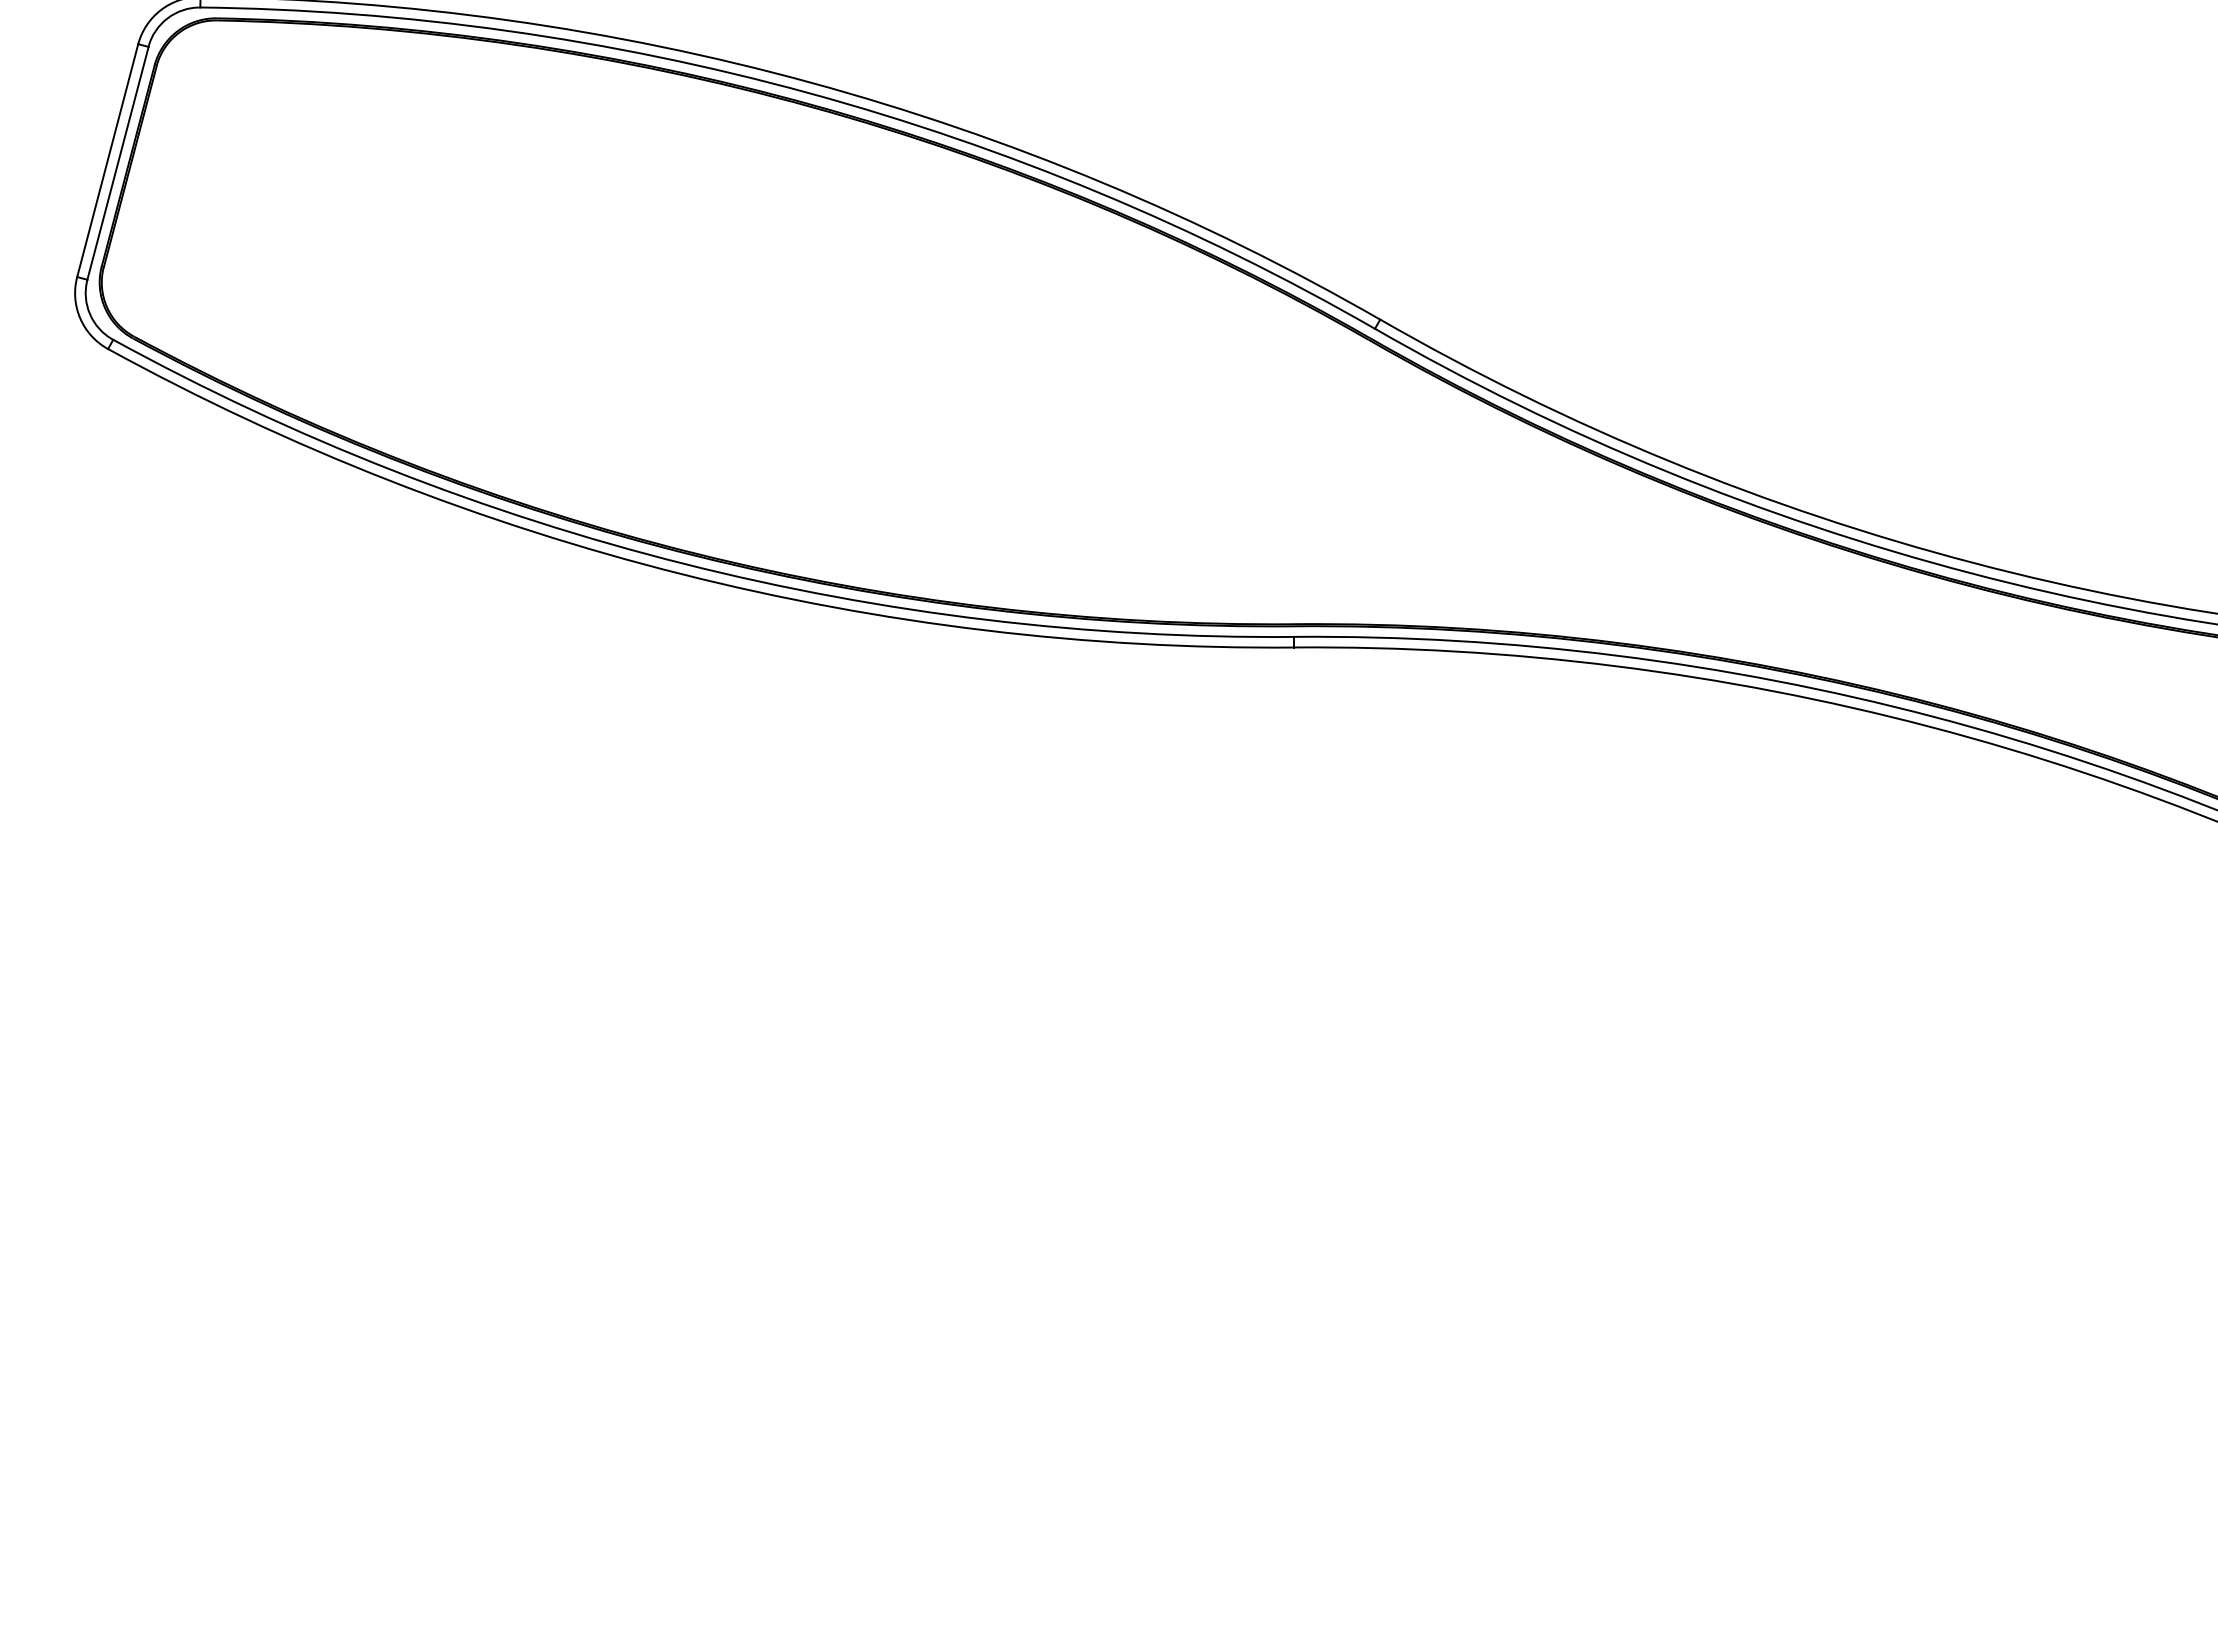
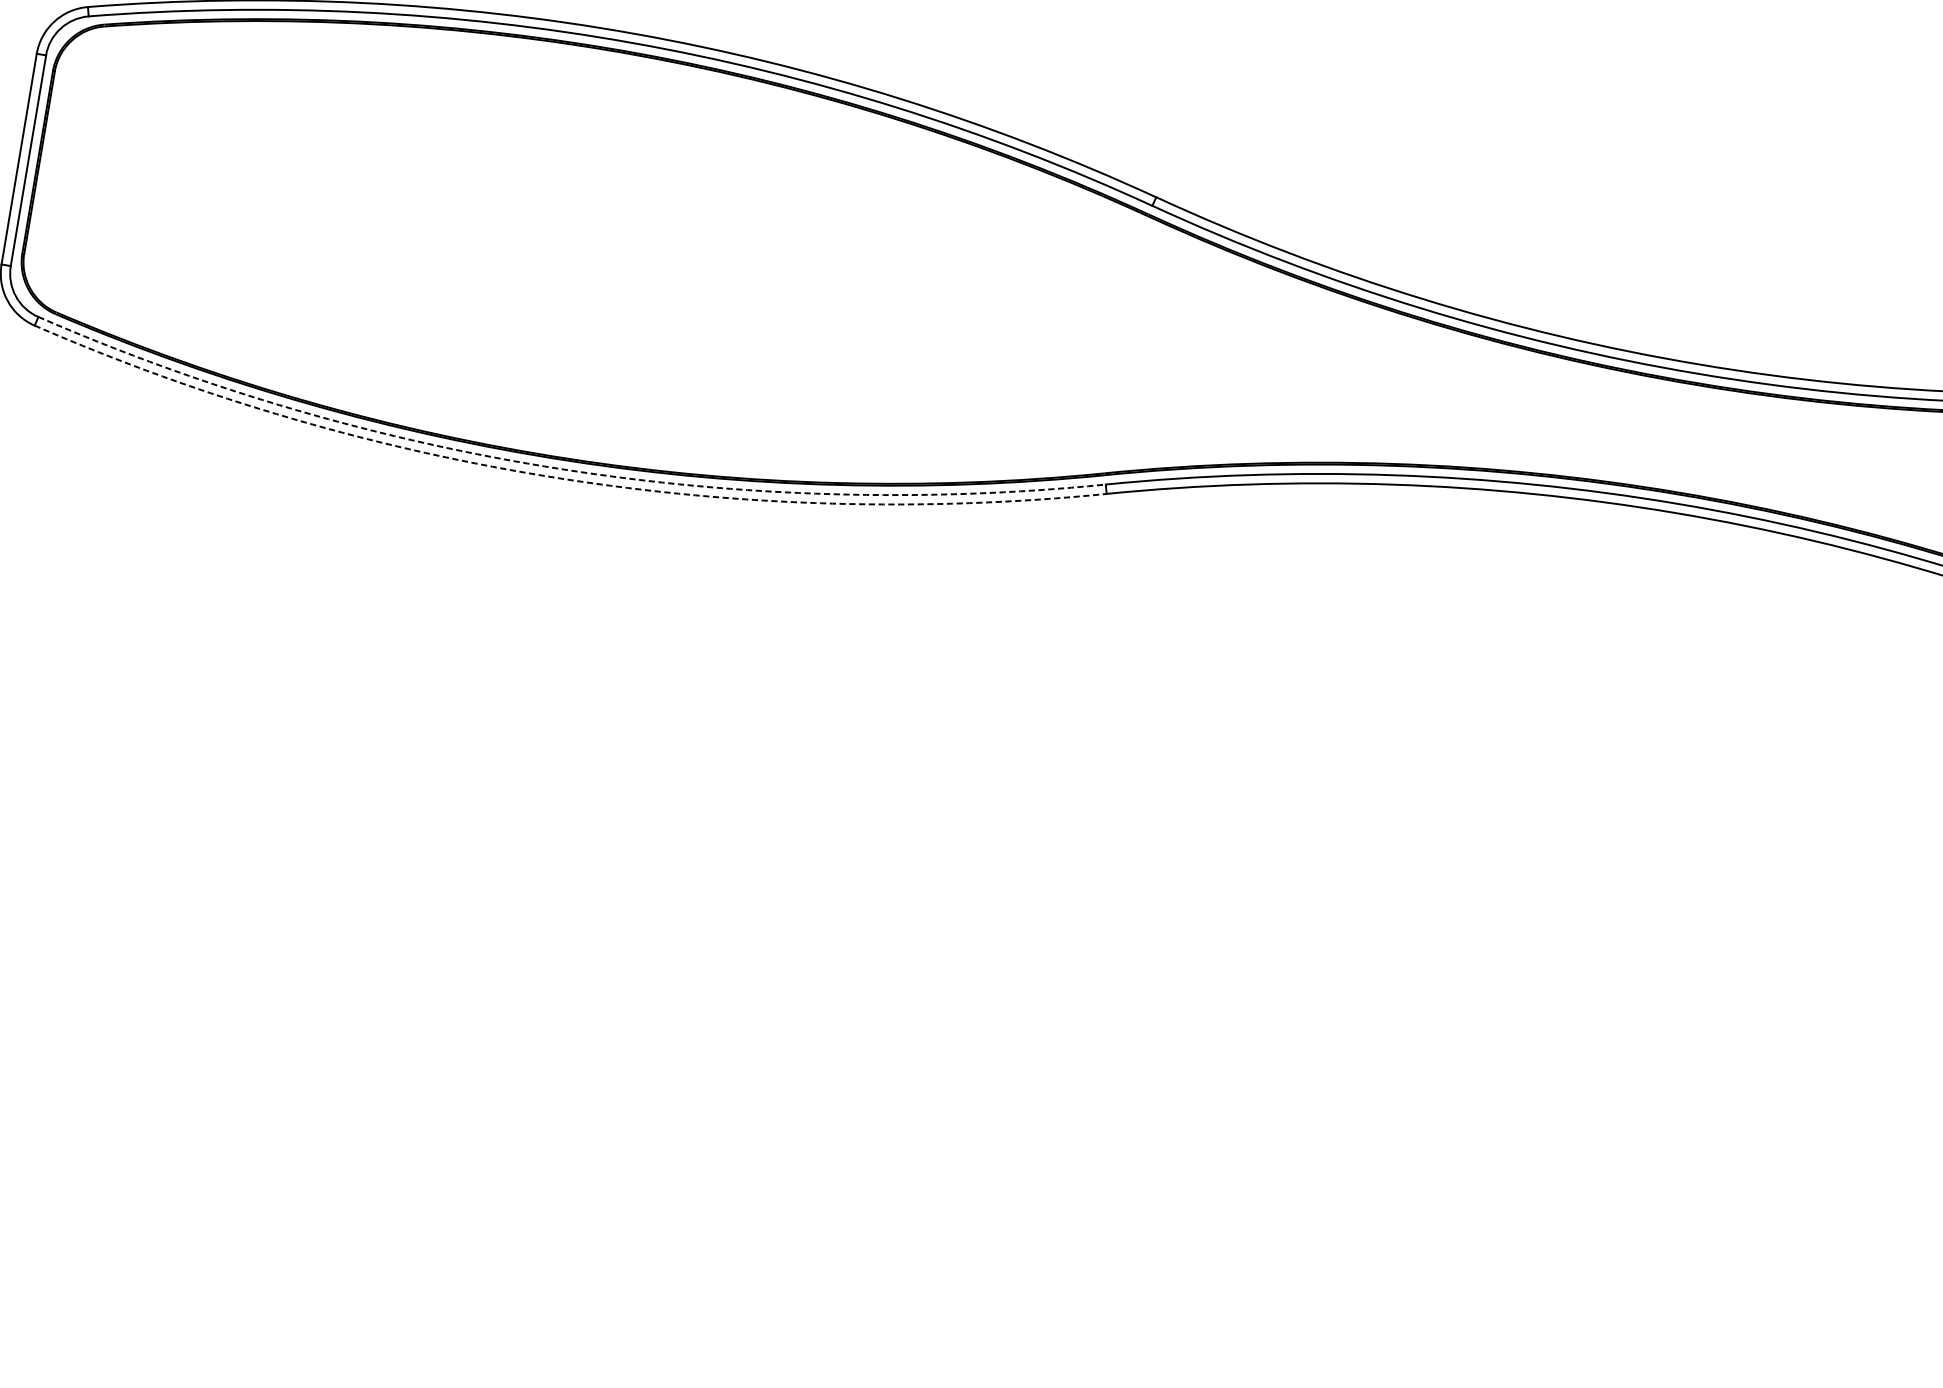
arc: (684, 563) -> (561, 468), solid -> dashed
arc: (682, 574) -> (560, 478), solid -> dashed

